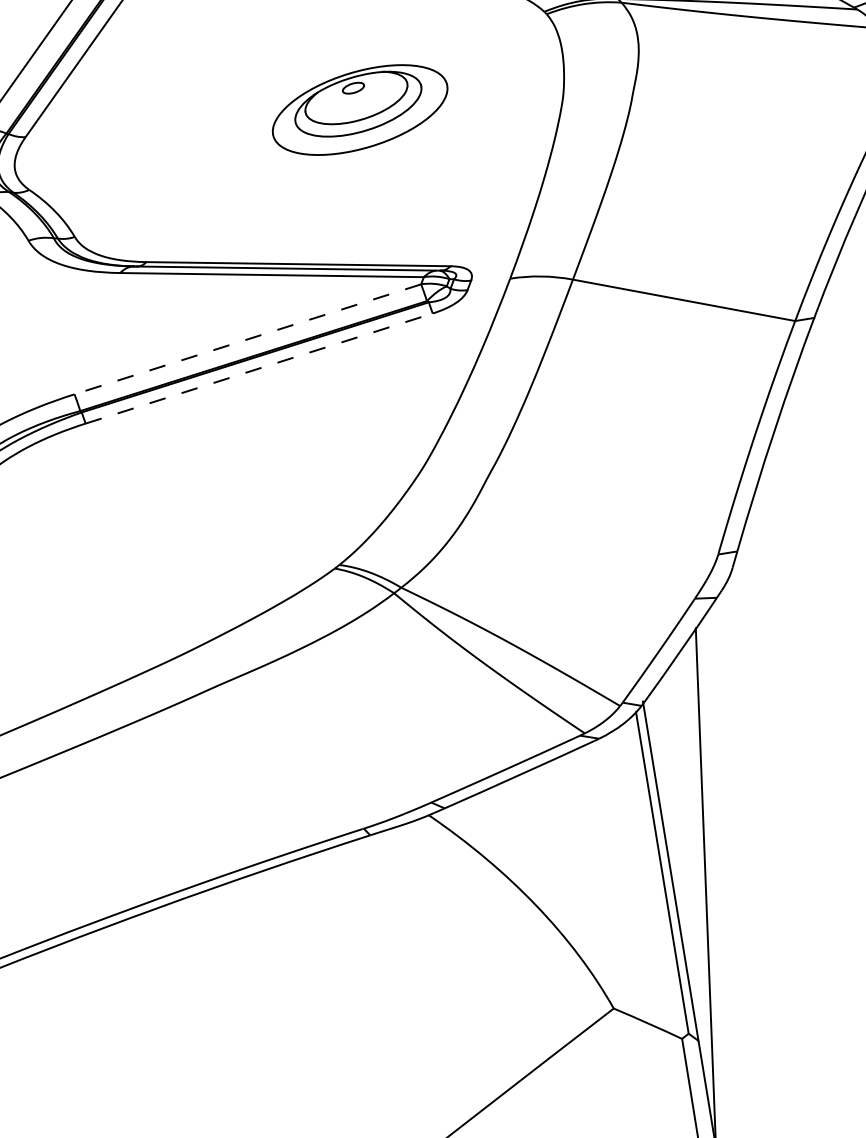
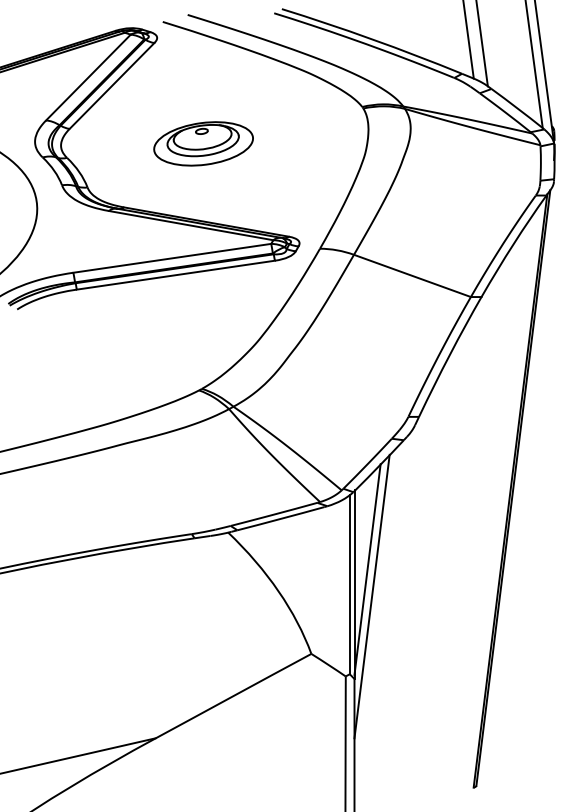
part: (359, 109) -> (203, 143), moved
line: (248, 339) -> (172, 258), dashed -> solid
line: (260, 368) -> (176, 275), dashed -> solid
line: (689, 840) -> (367, 569), added

